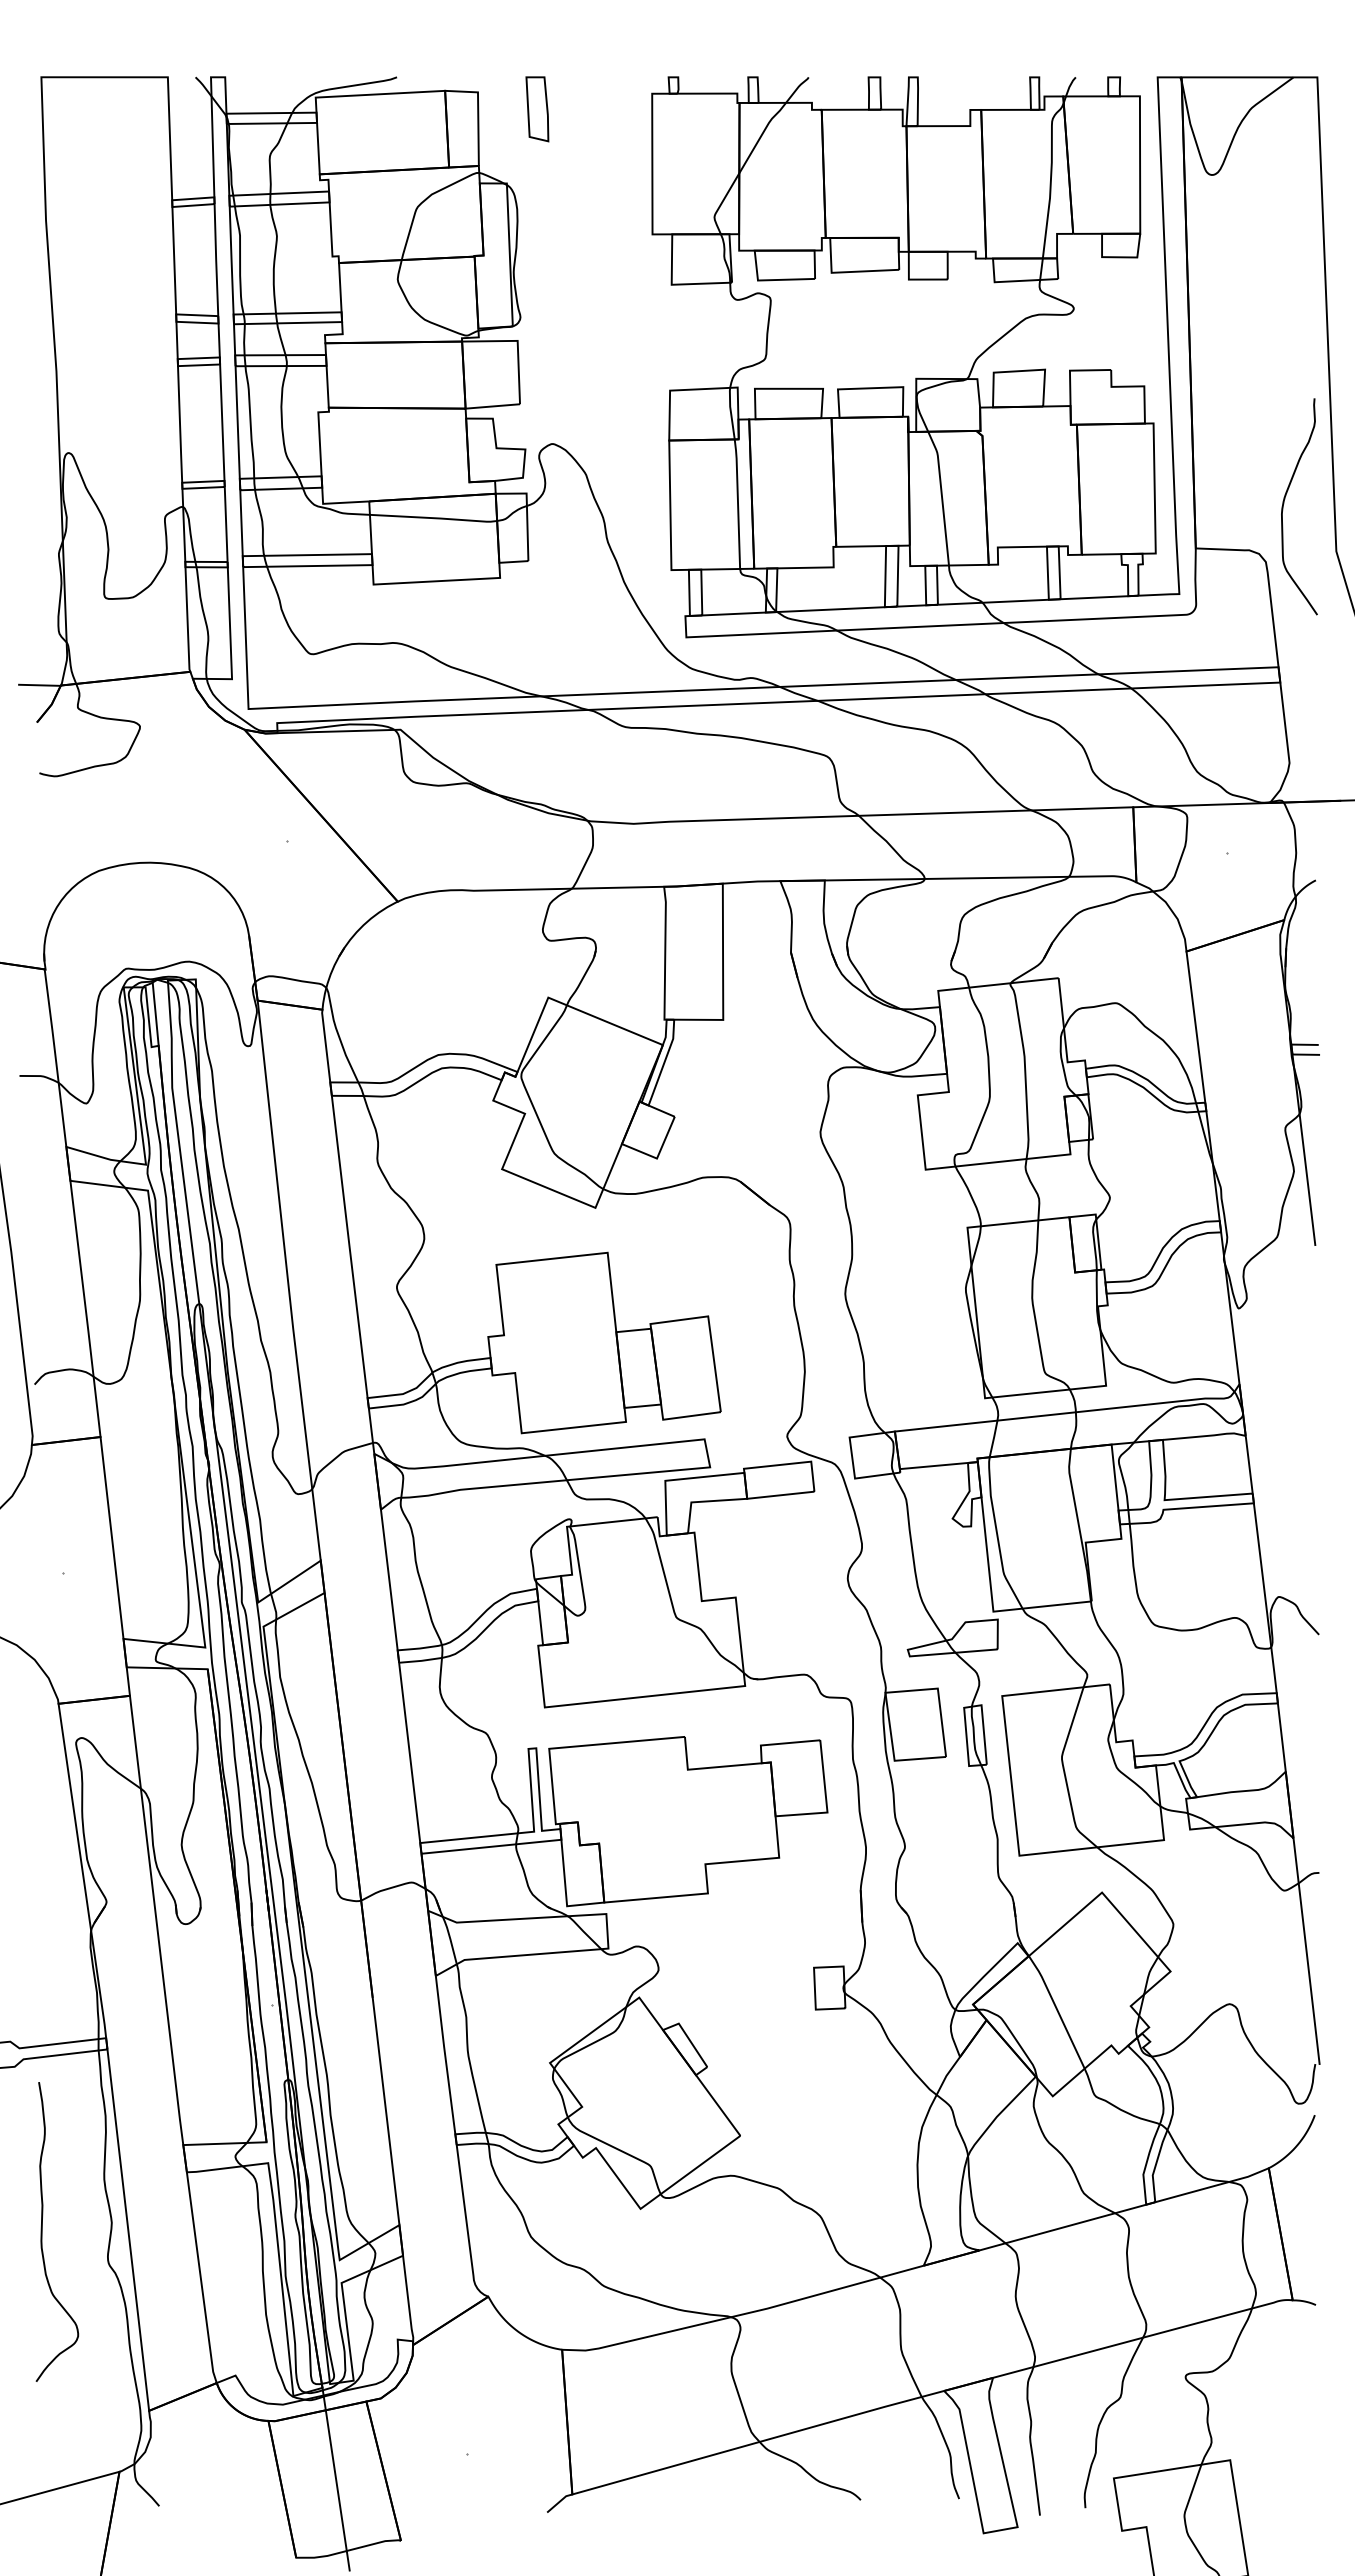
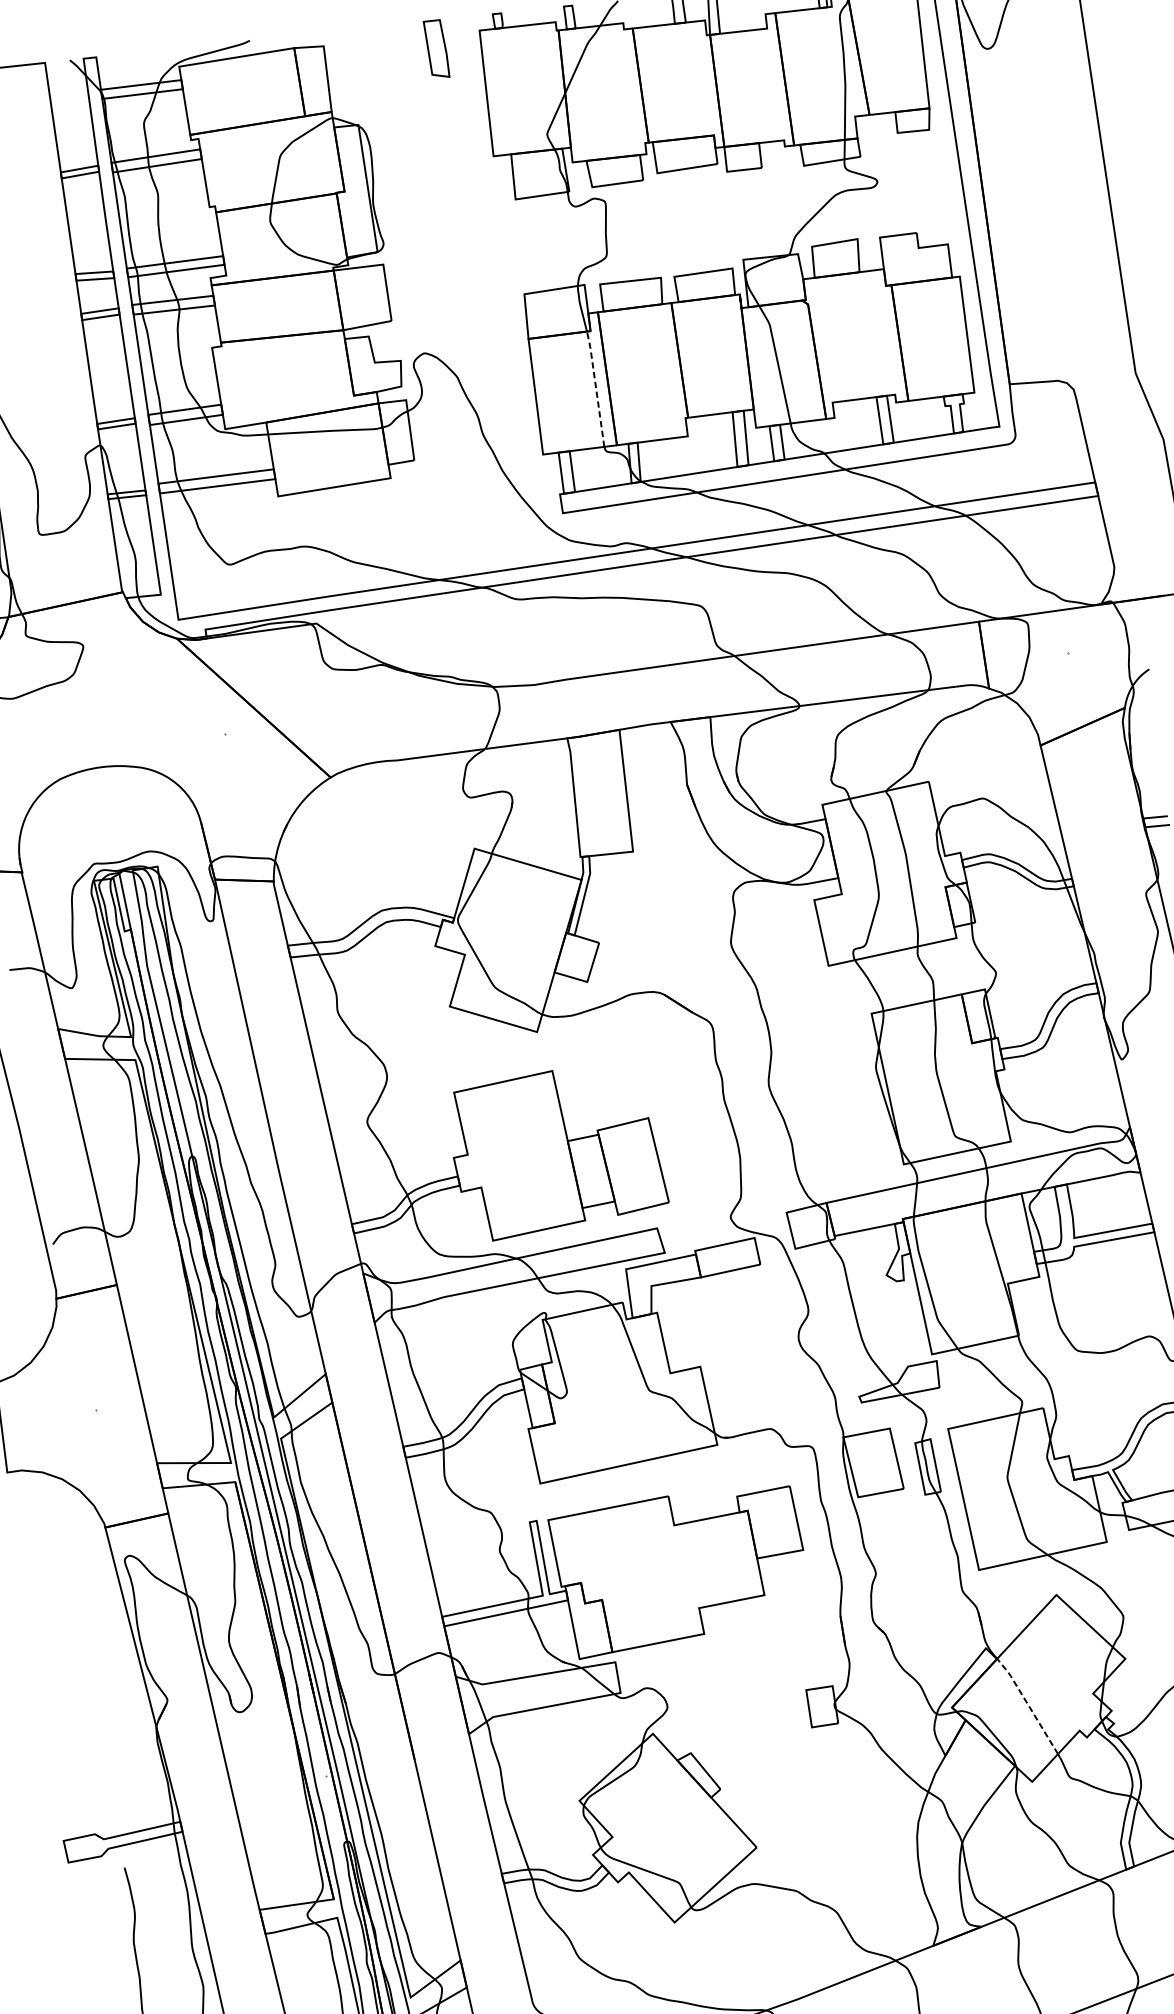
part: (537, 109) -> (436, 49), moved
line: (737, 502) -> (595, 387), solid -> dashed
curve: (1284, 503) -> (1084, 335), removed
line: (1057, 2010) -> (1028, 1704), solid -> dashed

